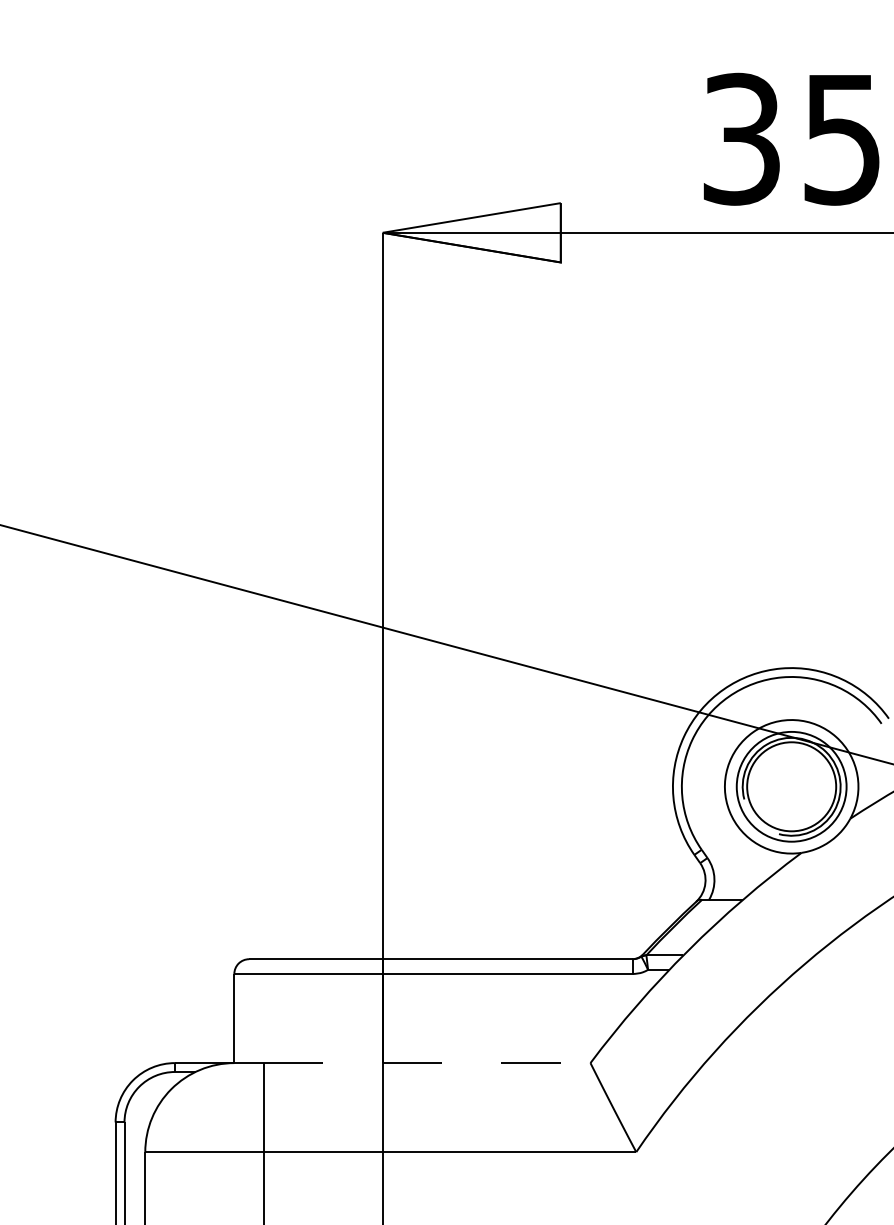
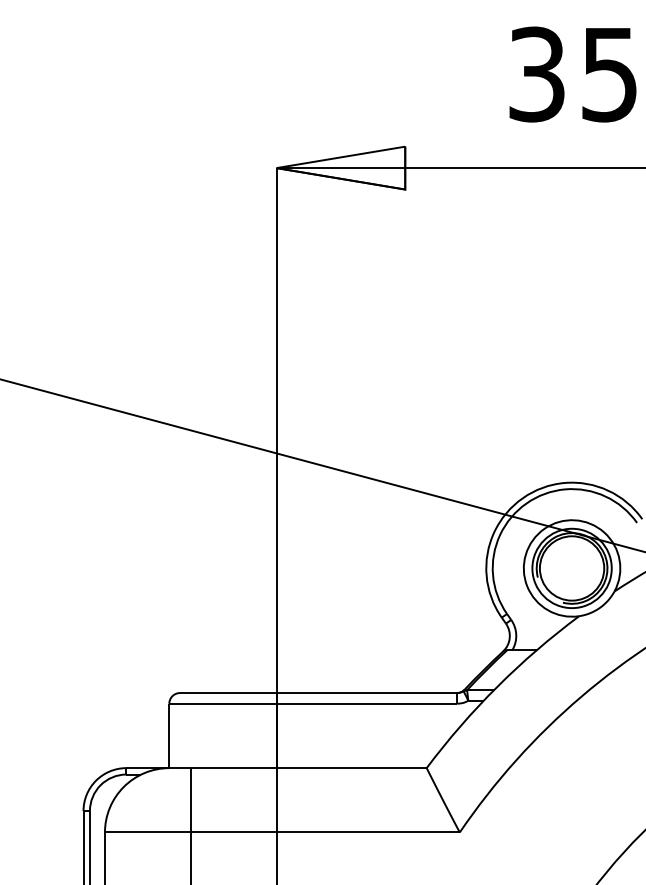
text: (790, 139) -> (572, 74), moved
line: (426, 1063) -> (308, 768), dashed -> solid

